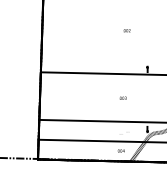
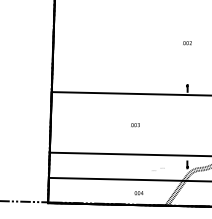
text: (127, 30) -> (187, 43), moved
text: (123, 98) -> (135, 125), moved
text: (120, 151) -> (138, 193), moved

